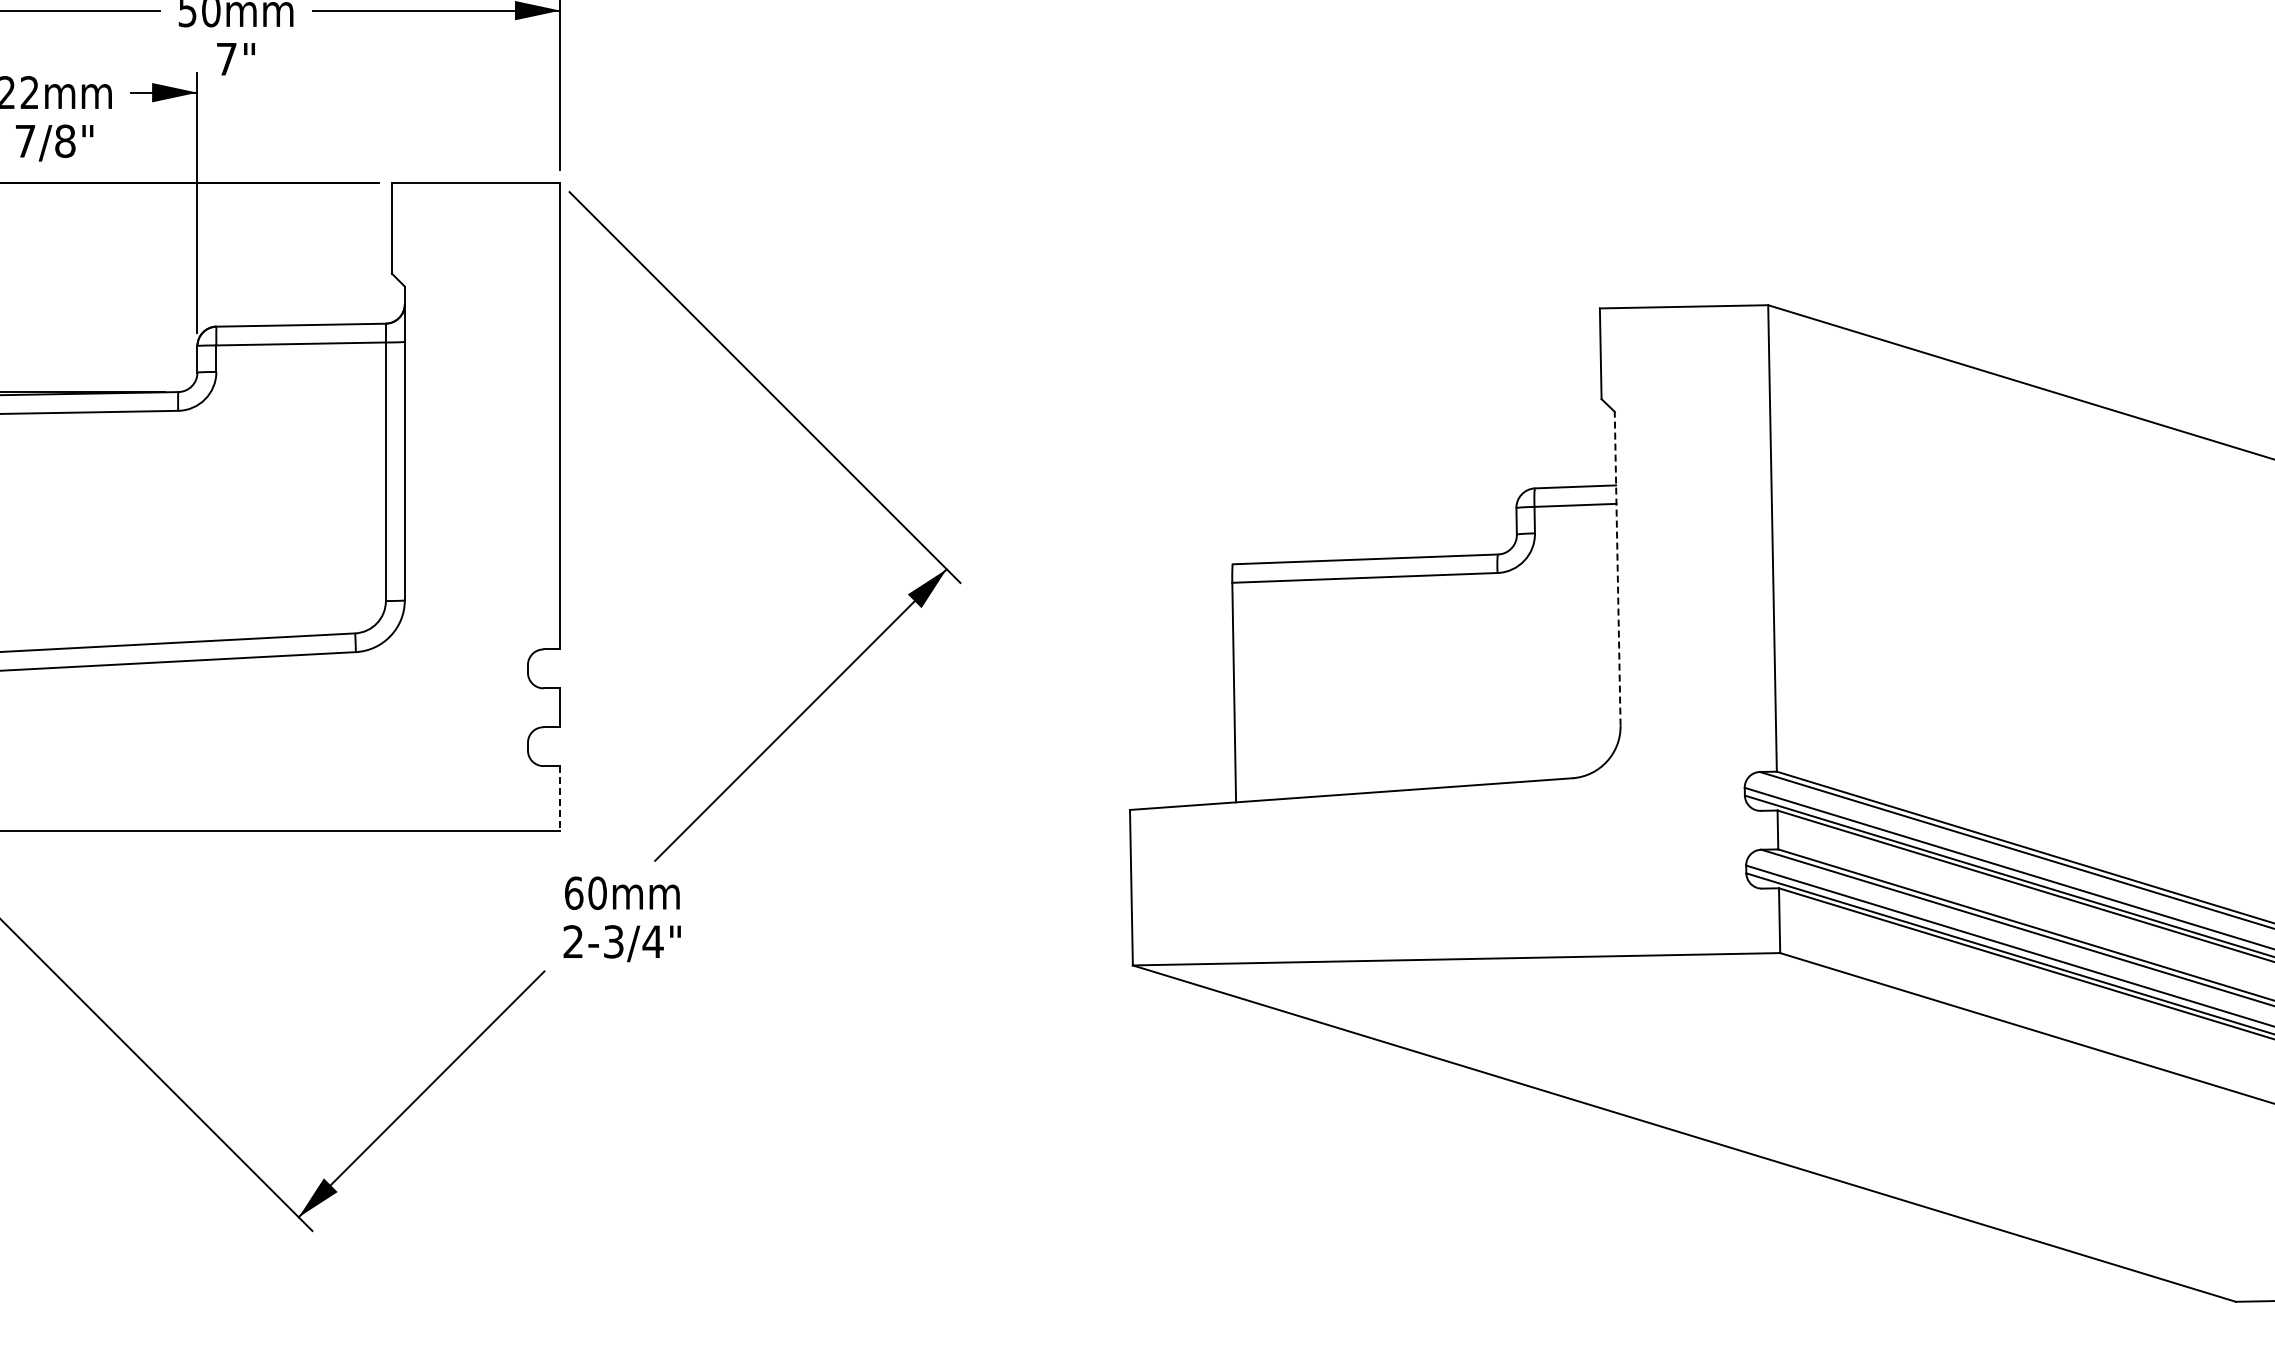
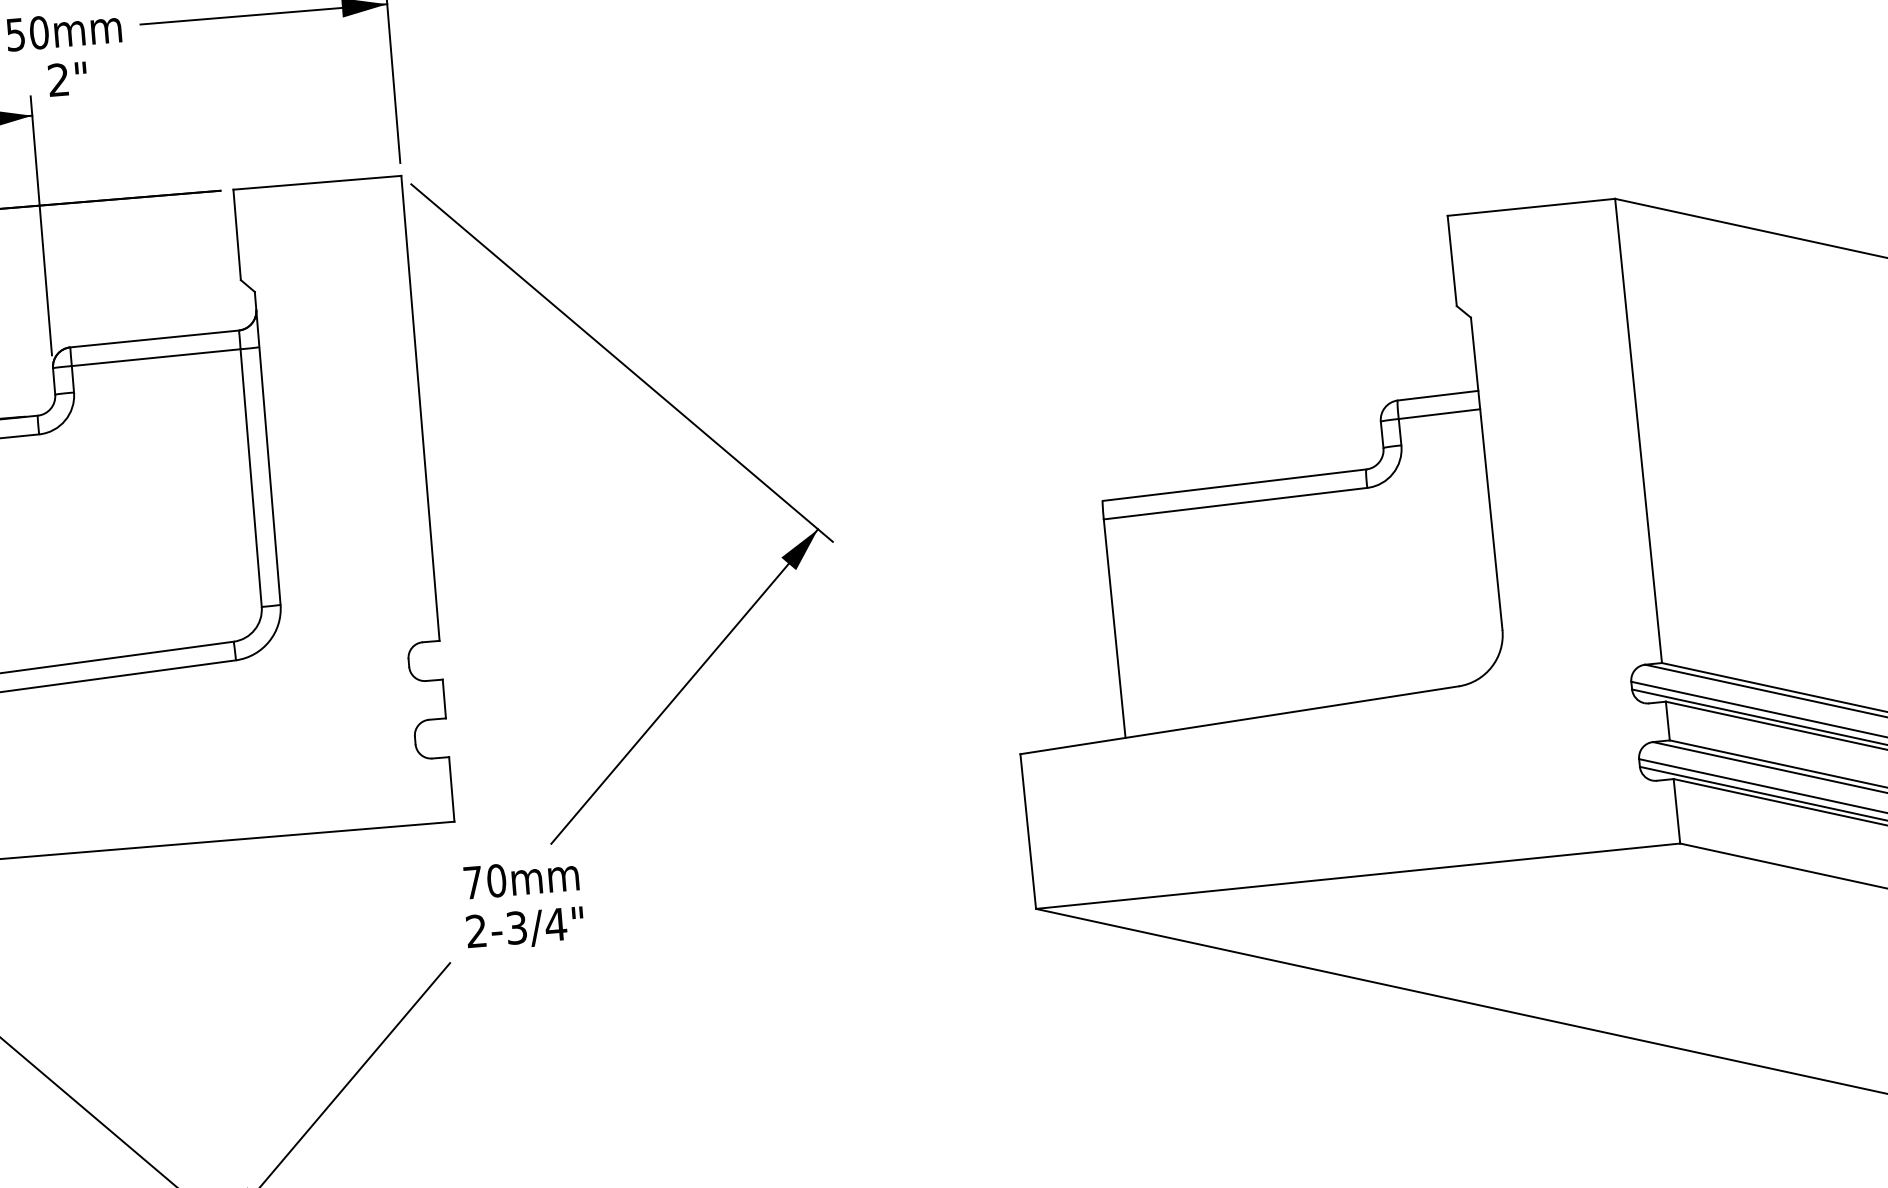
text: (226, 58) -> (58, 79), 7" -> 2"
line: (1617, 568) -> (1486, 473), dashed -> solid
line: (560, 799) -> (452, 790), dashed -> solid
text: (574, 892) -> (473, 881), 60 -> 70

